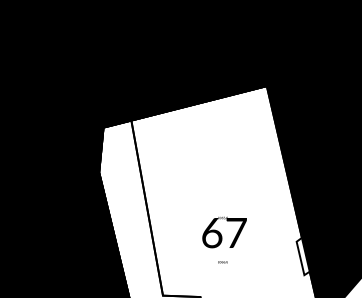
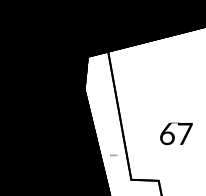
text: (222, 262) -> (113, 155), moved

